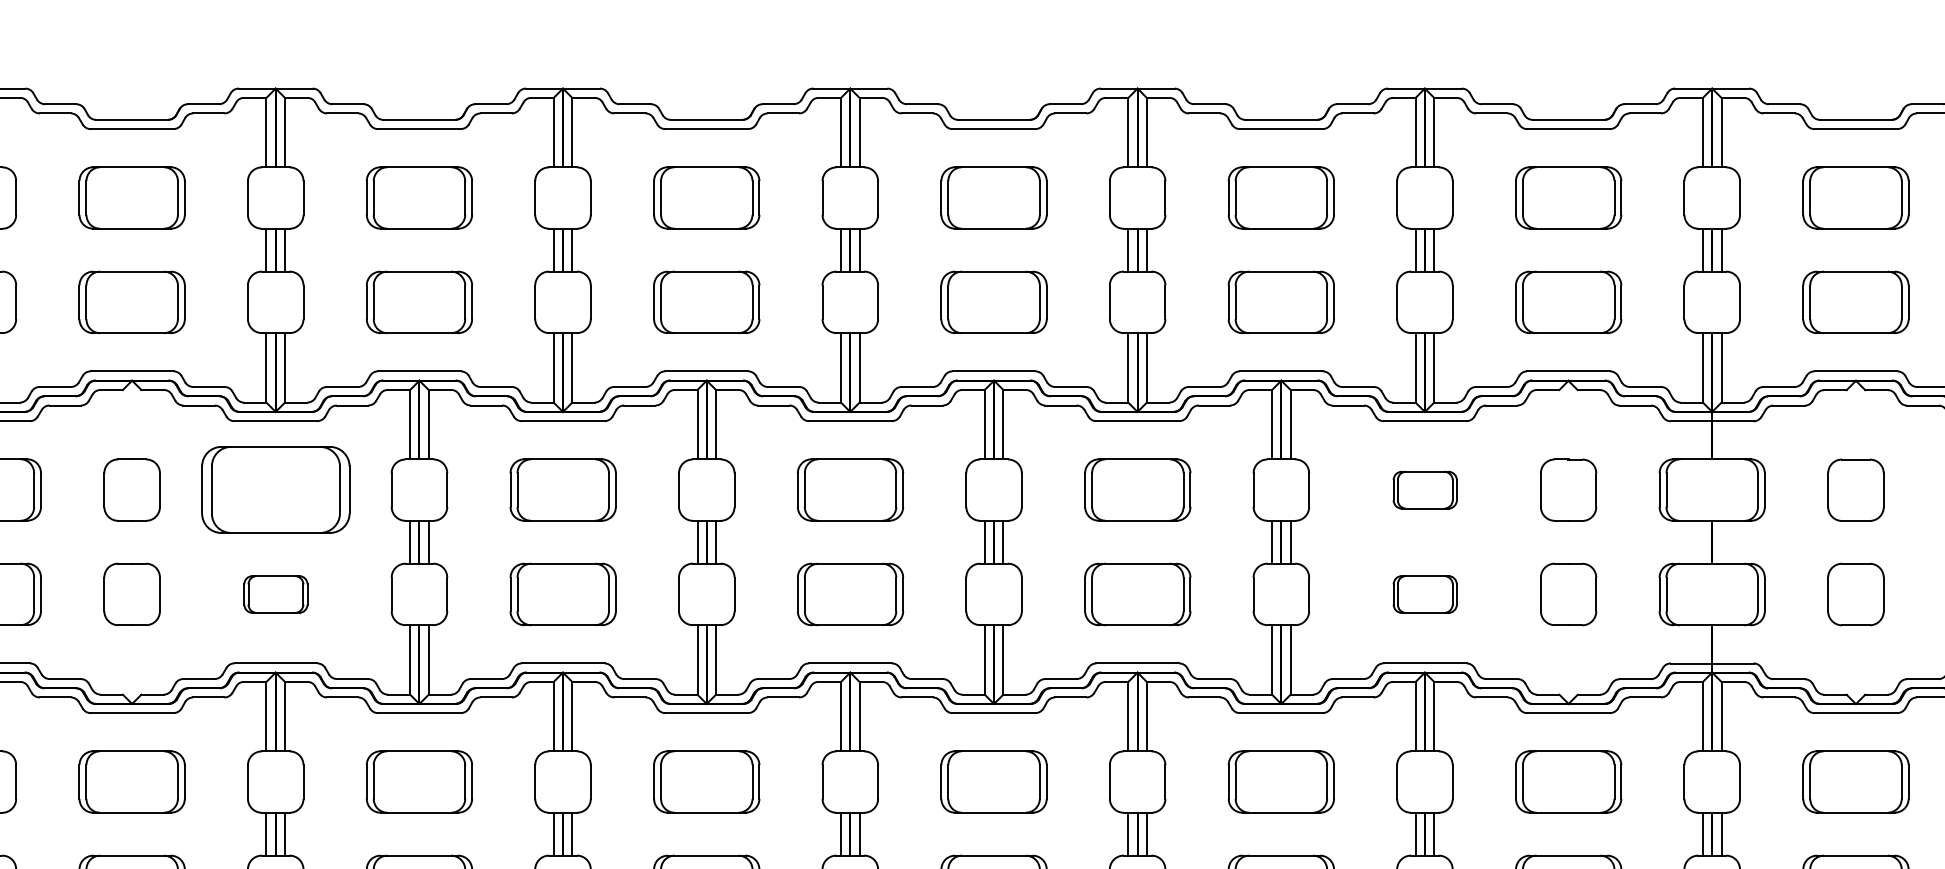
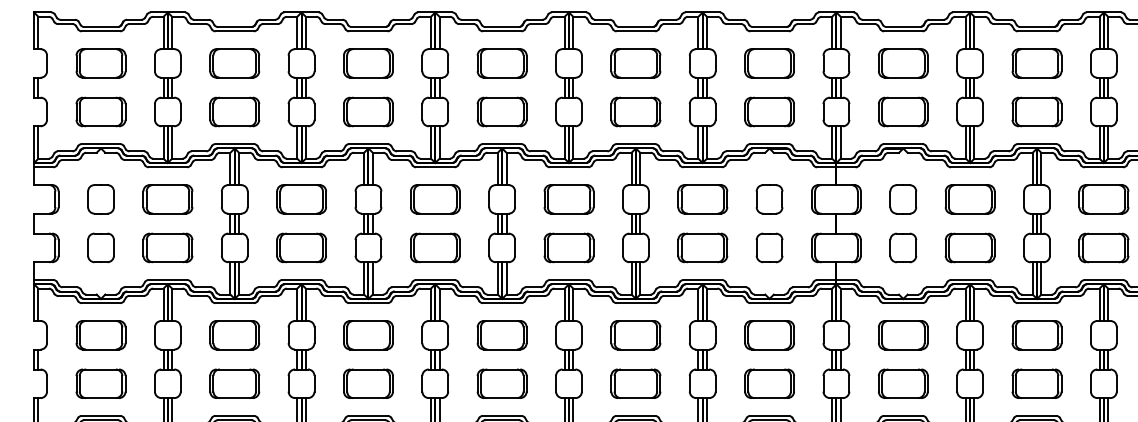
part: (274, 490) -> (167, 199), size x0.71
part: (1424, 490) -> (702, 199), size x1.67
part: (274, 593) -> (167, 247), size x1.67
part: (1424, 593) -> (702, 247), size x1.67

